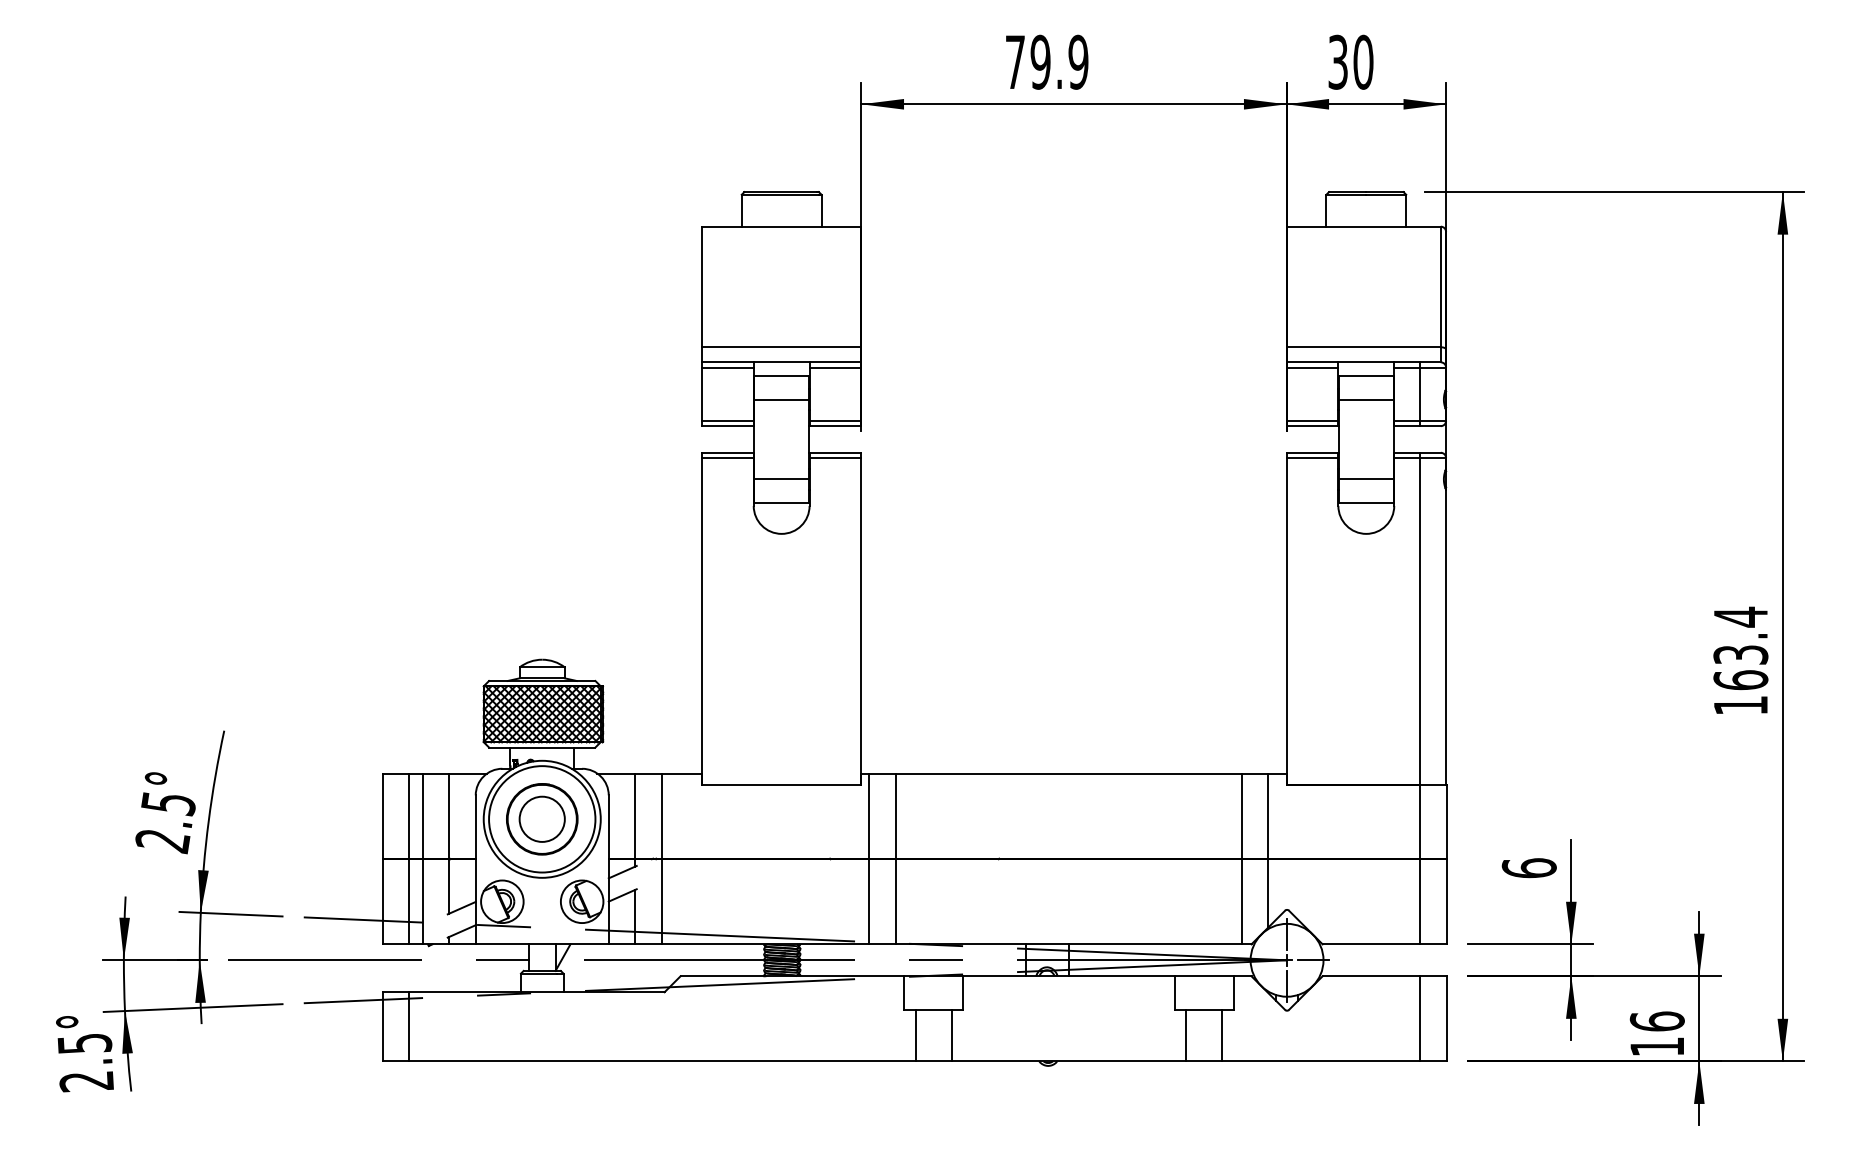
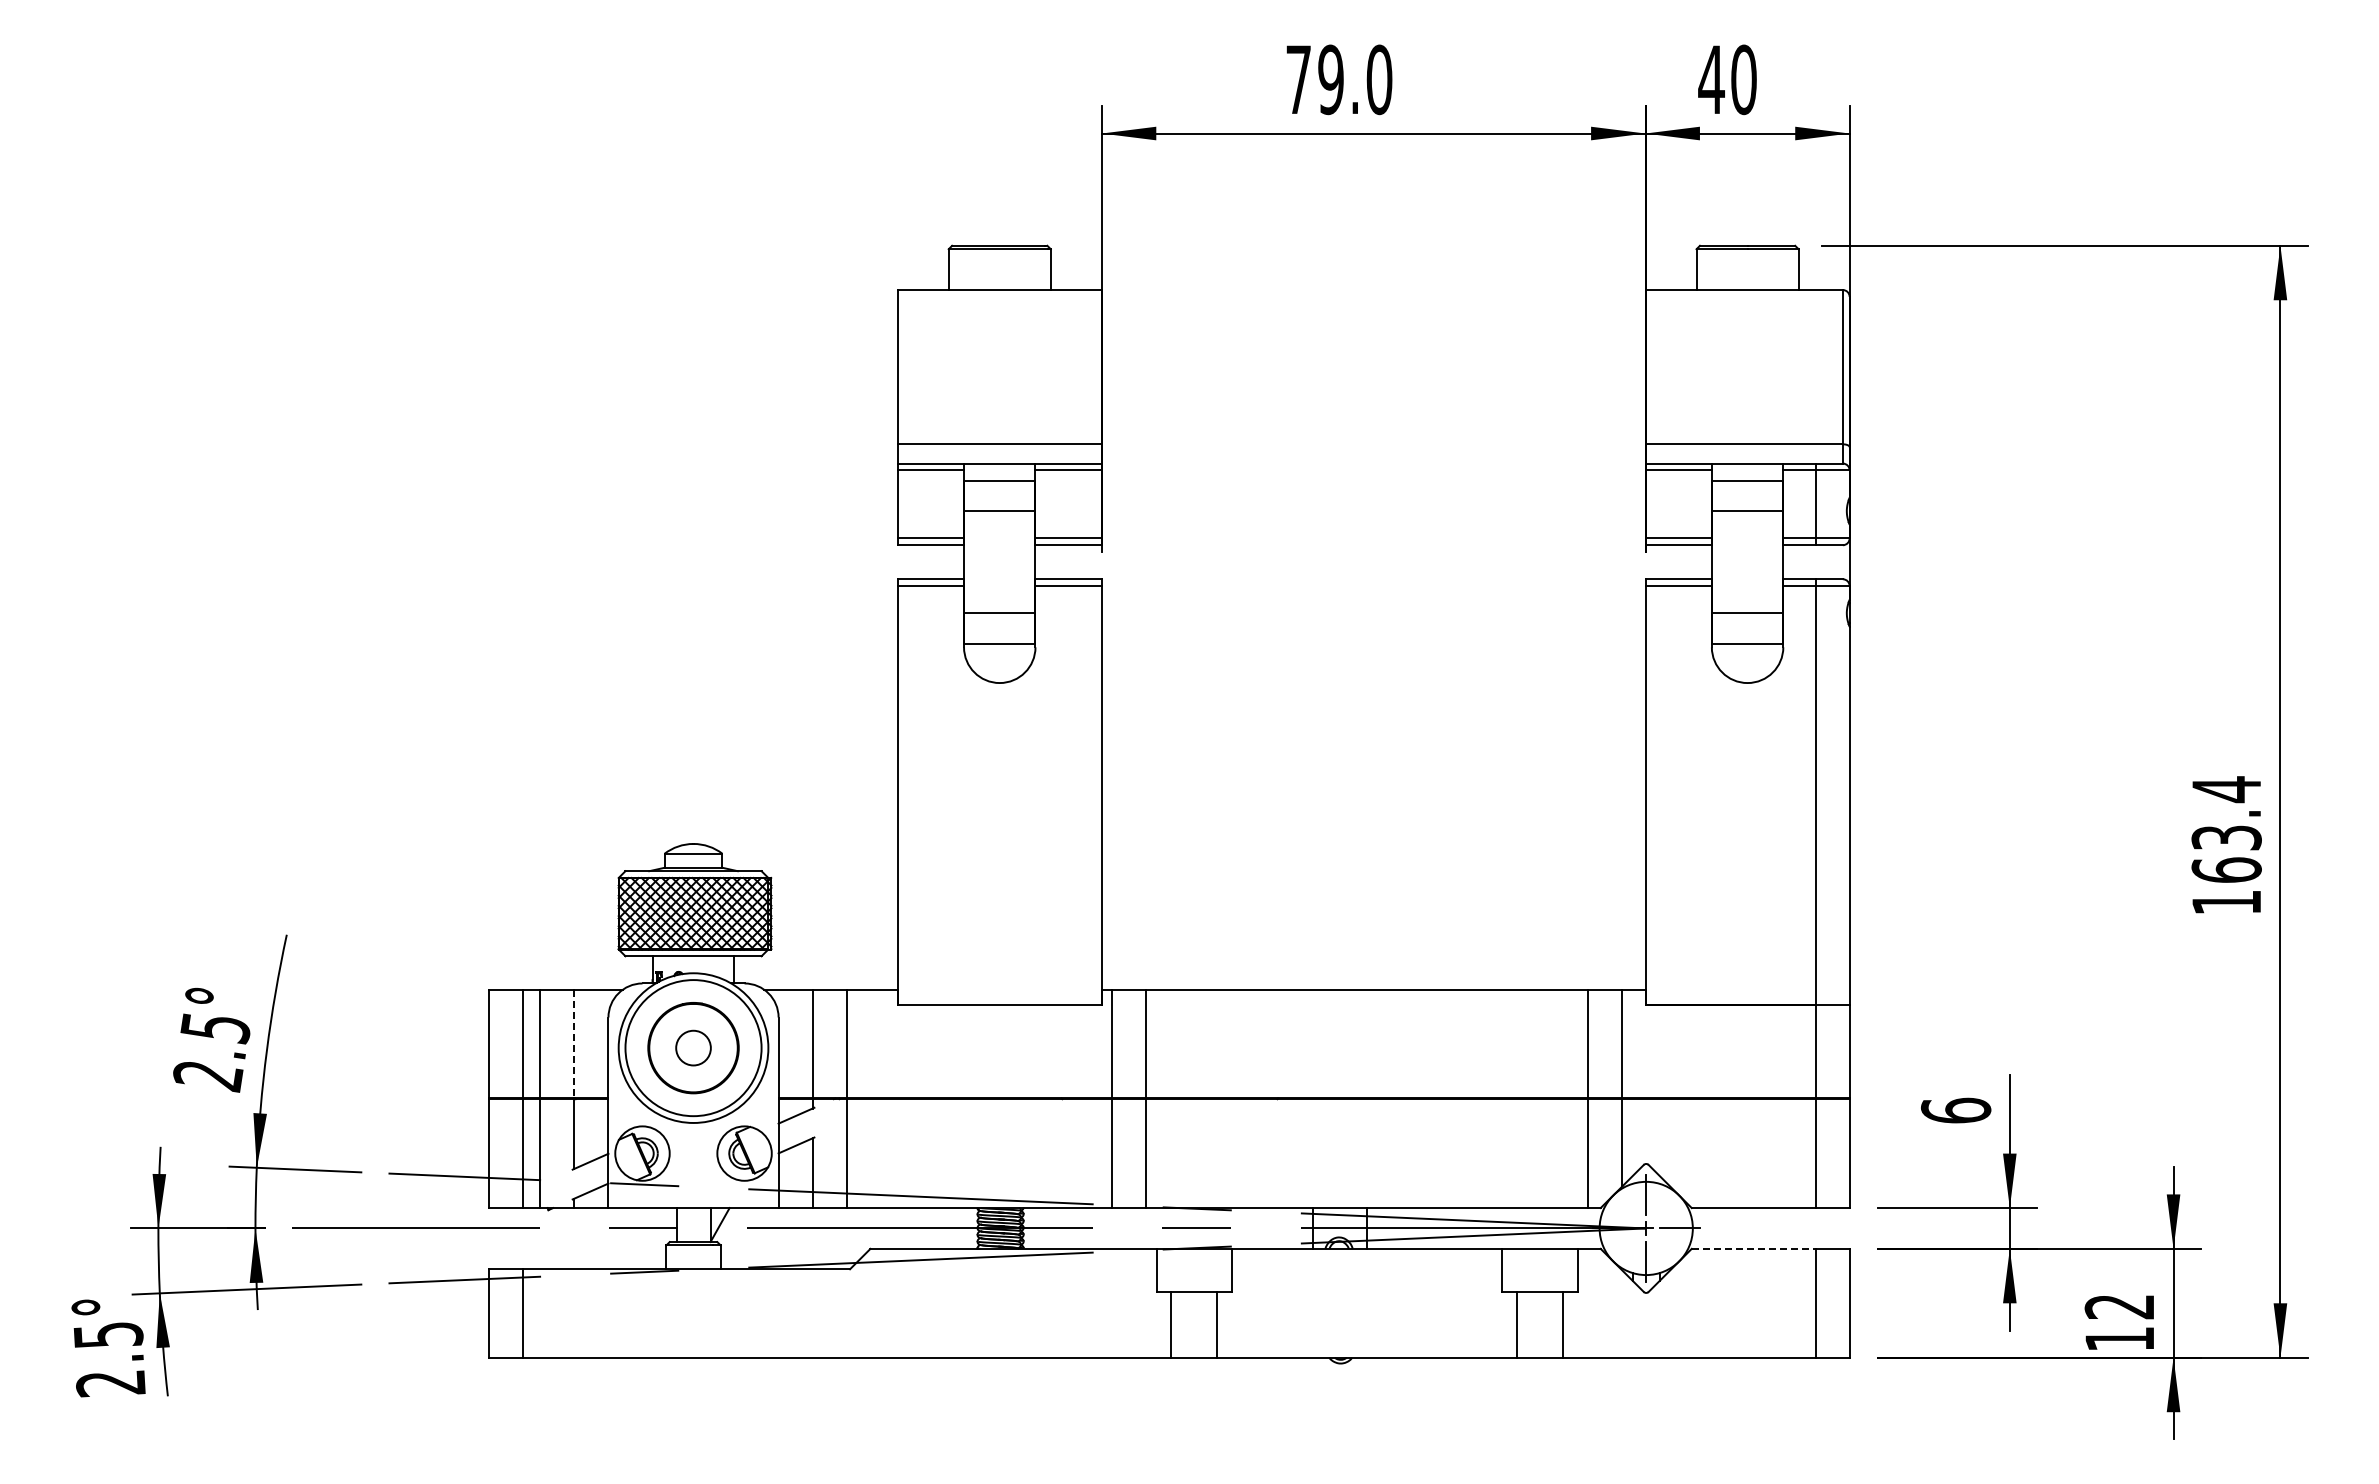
text: (1078, 62) -> (1379, 79), 79.9 -> 79.0
text: (1338, 62) -> (1711, 79), 30 -> 40
line: (449, 816) -> (574, 1044), solid -> dashed
circle: (542, 819) -> (693, 1048), size x0.6
line: (1371, 975) -> (1754, 1248), solid -> dashed
text: (1657, 1021) -> (2119, 1306), 16 -> 12

